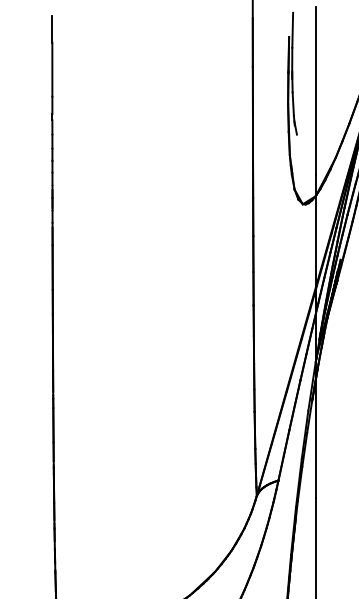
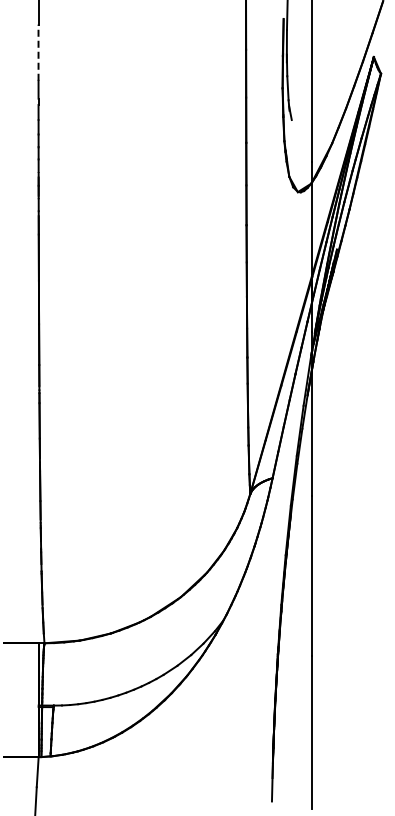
line: (52, 69) -> (38, 52), solid -> dashed

